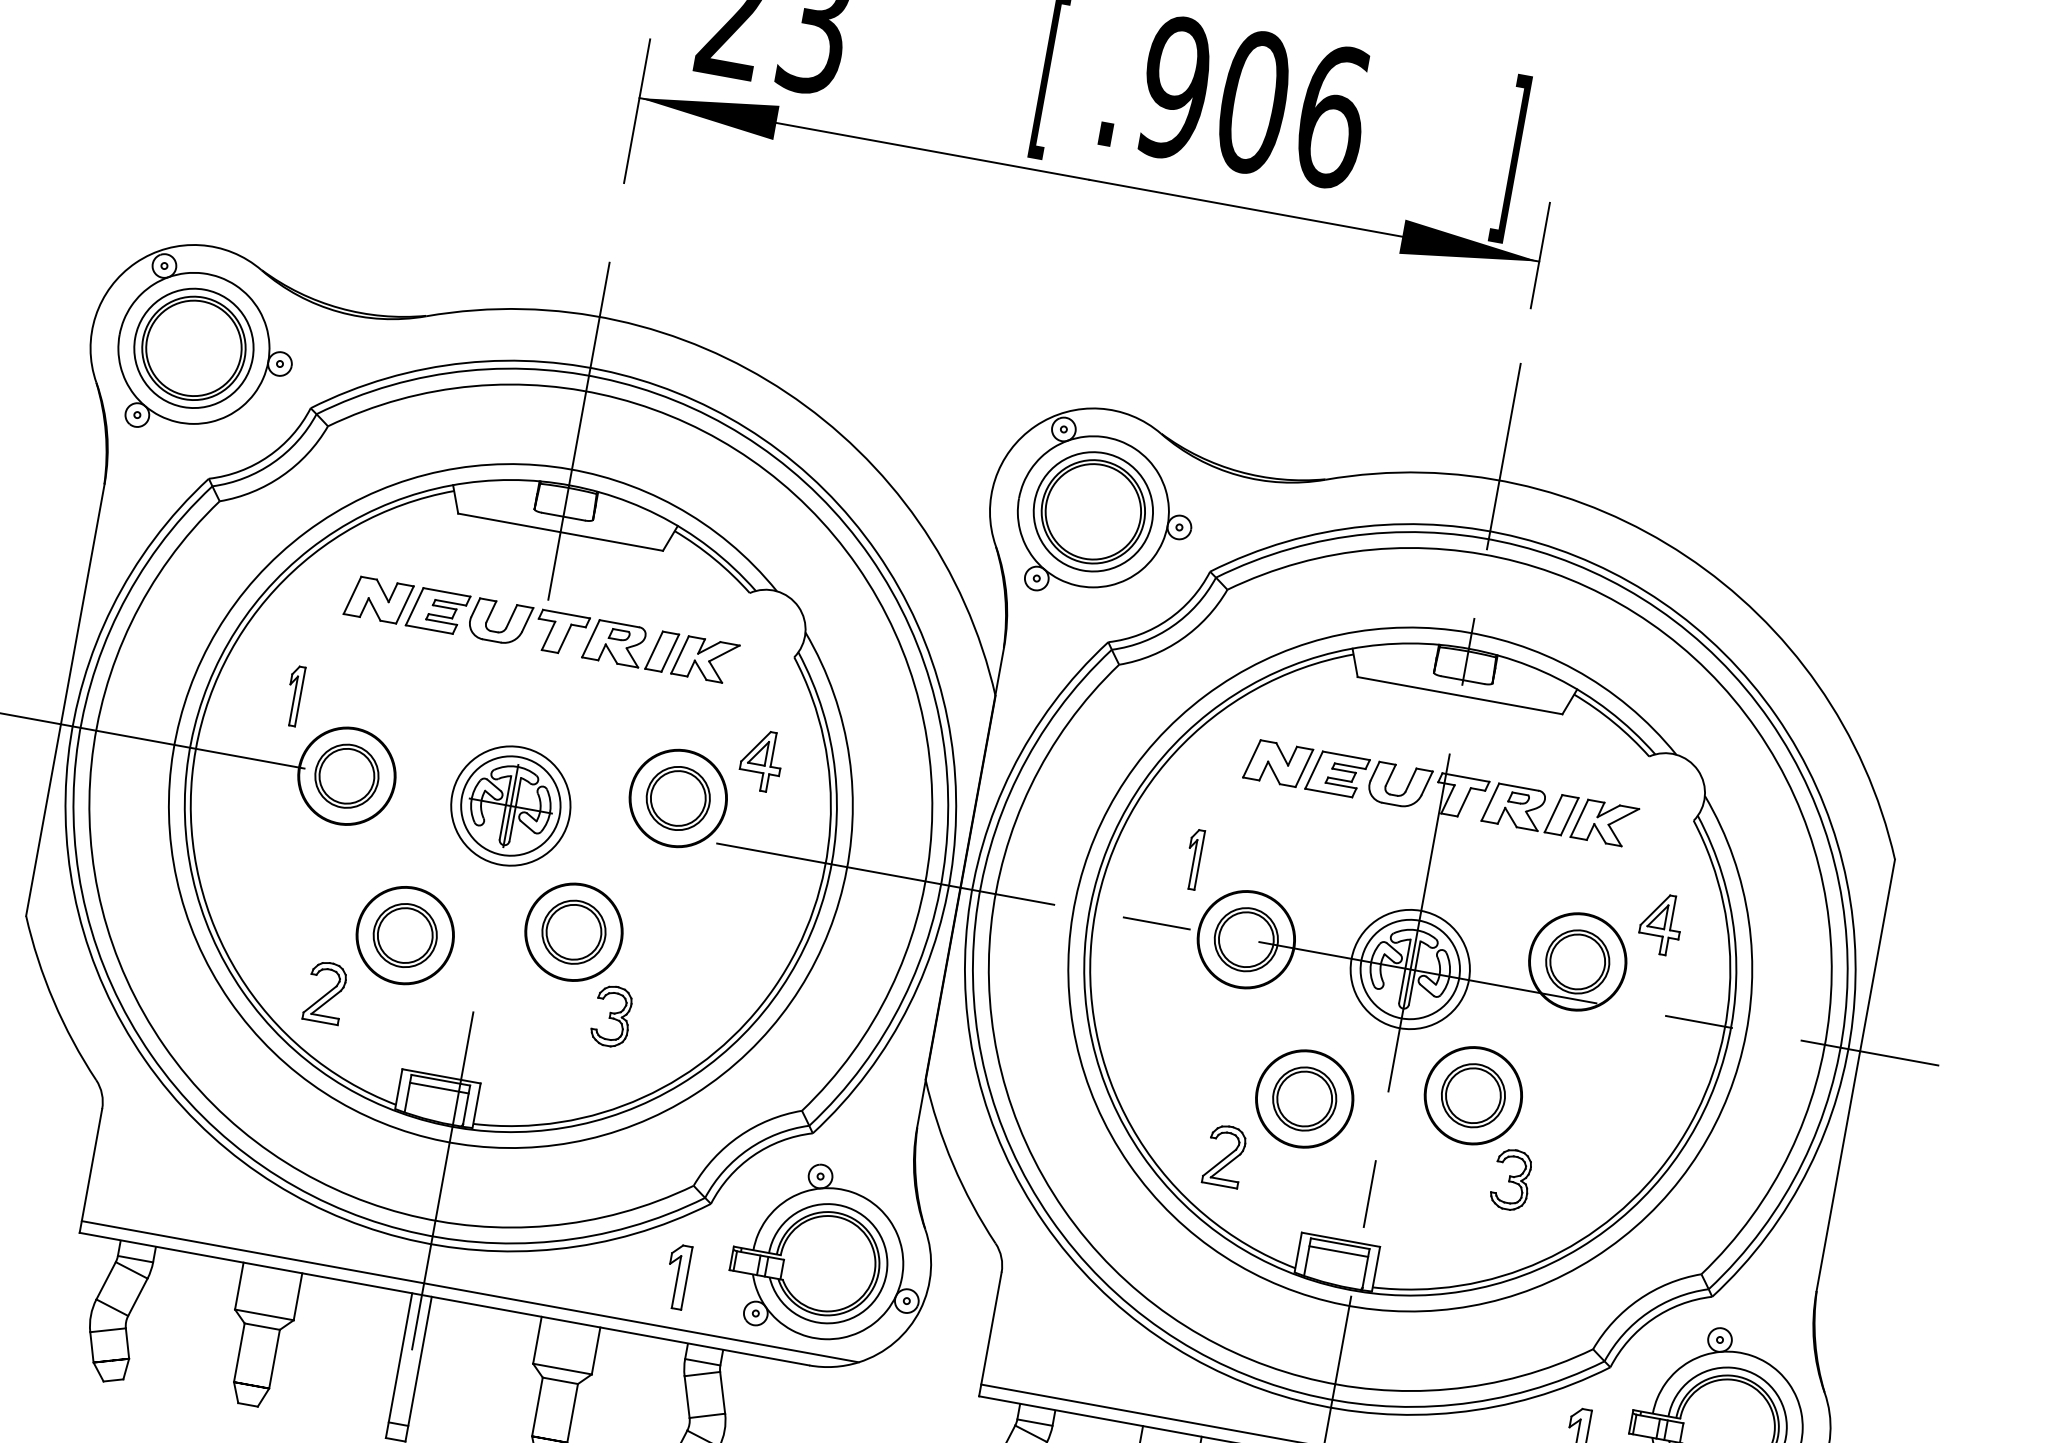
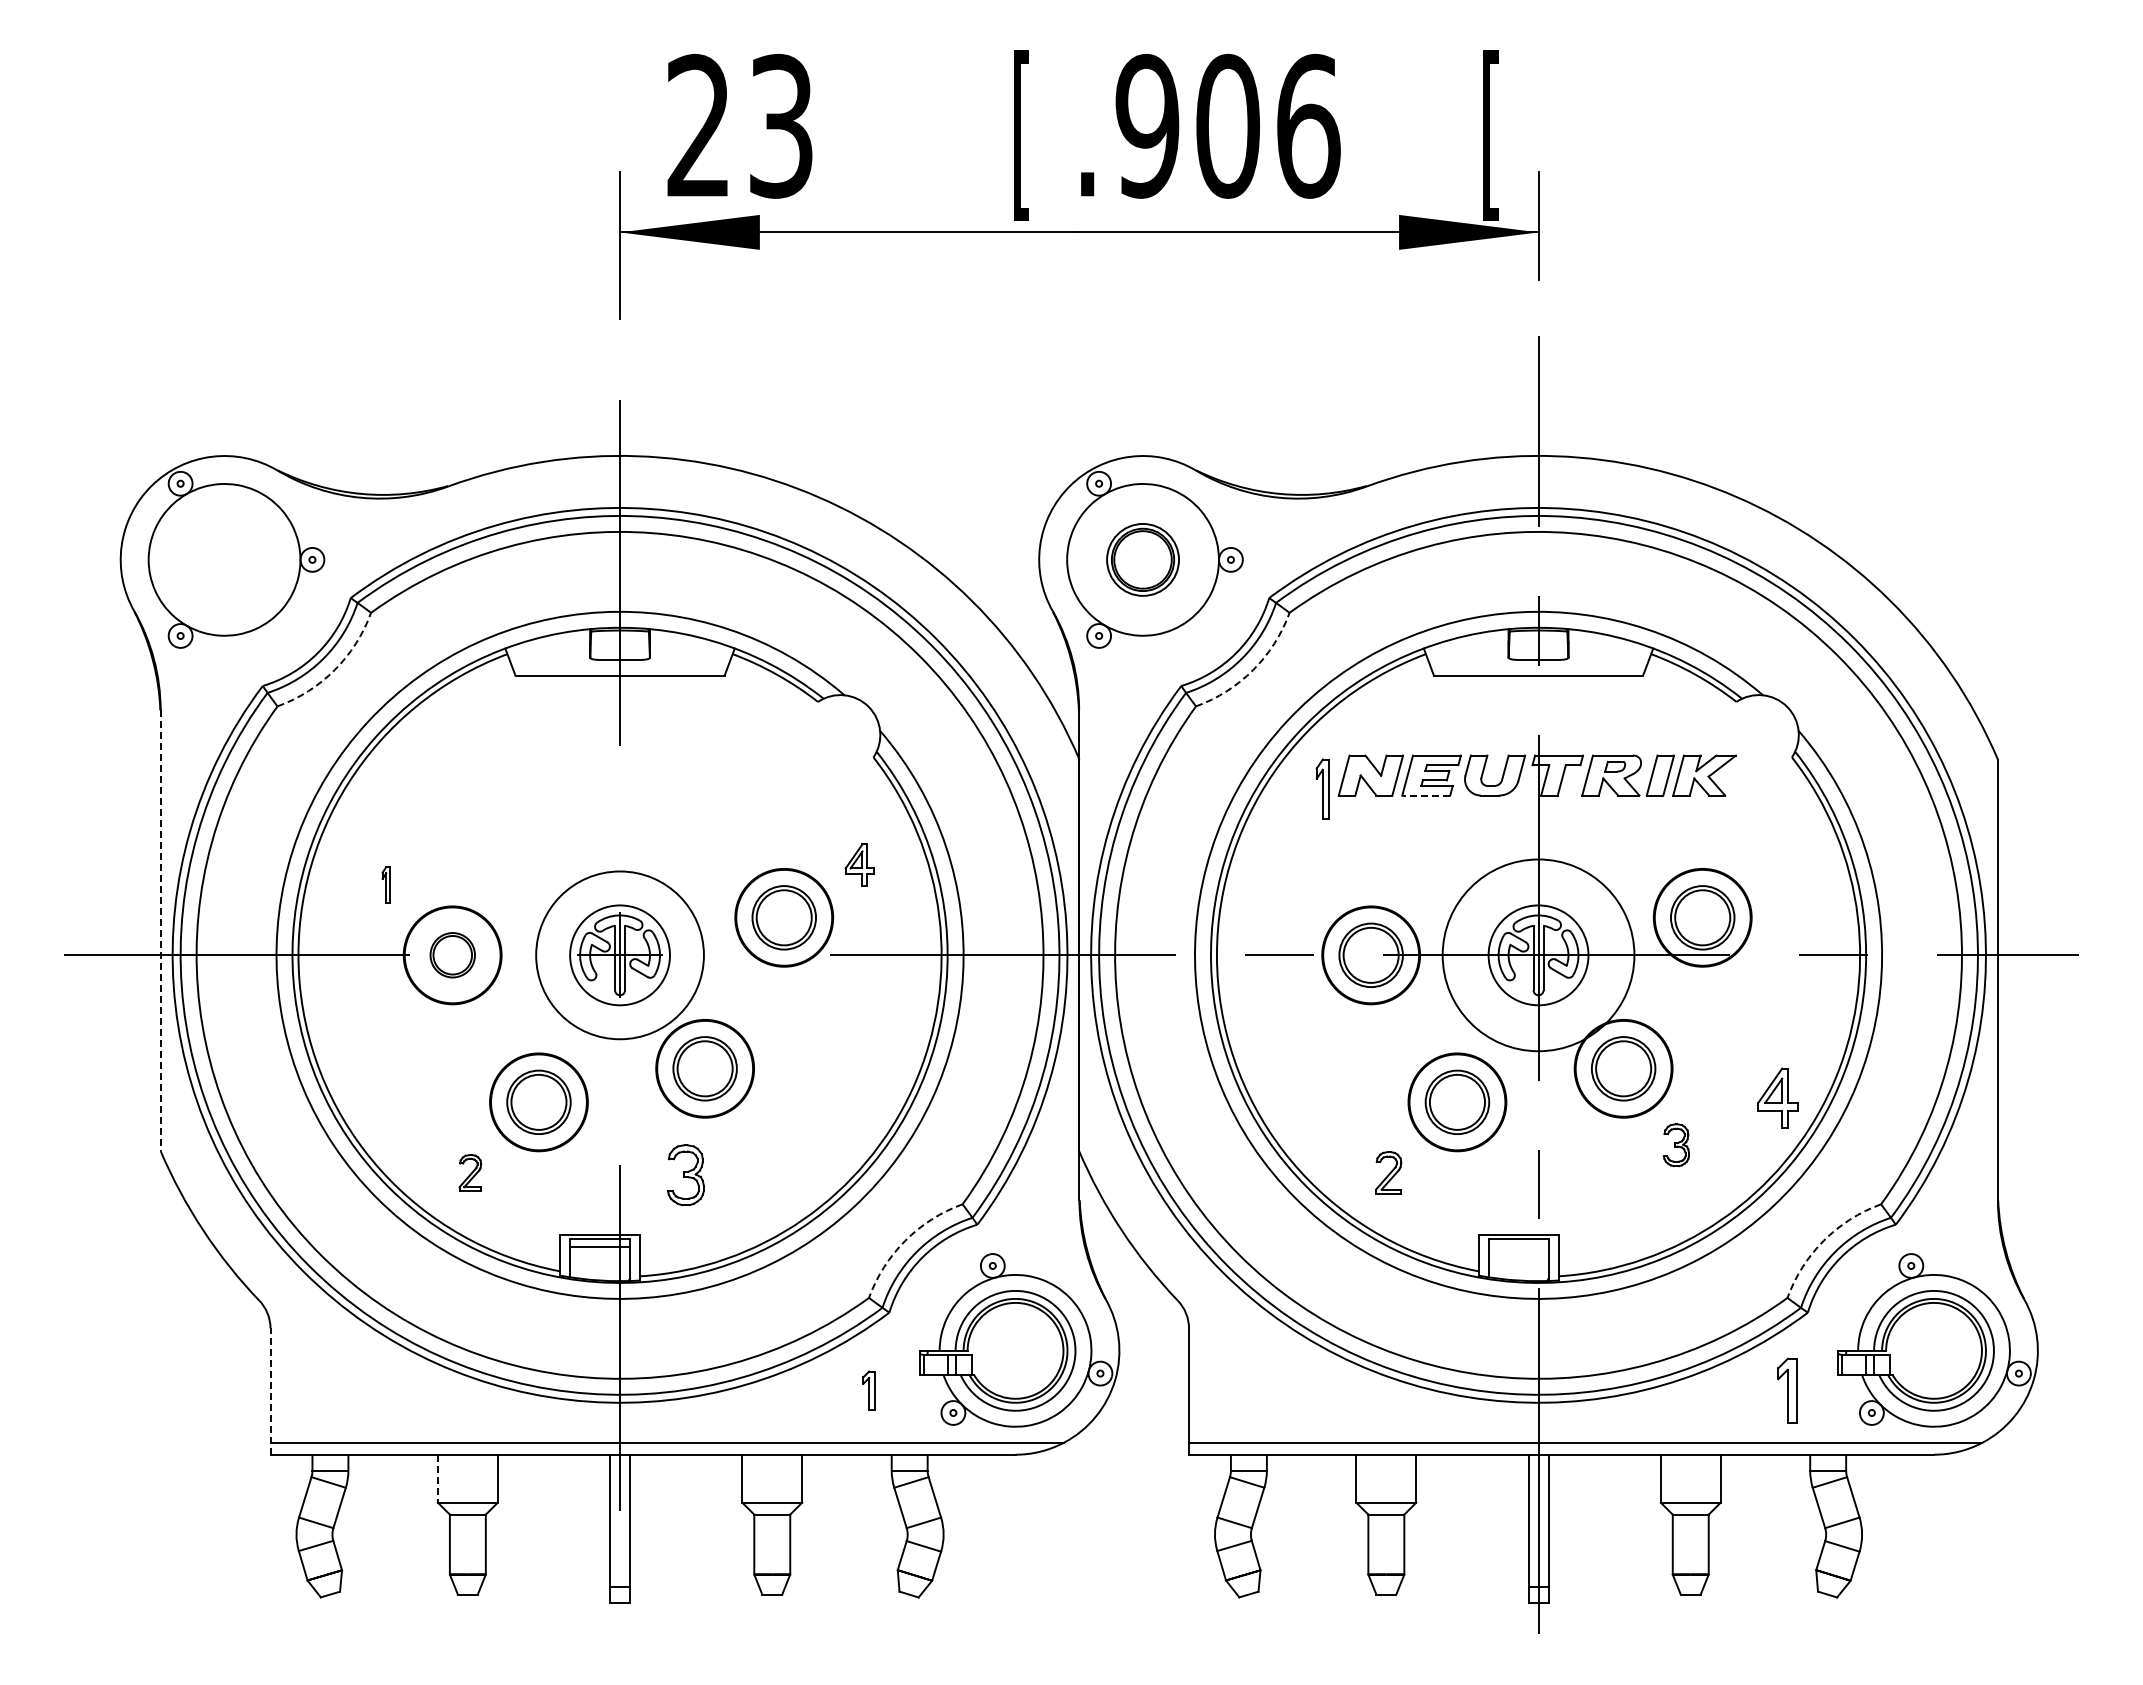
text: (1510, 158) -> (1491, 135), ] -> [
part: (193, 347) -> (224, 559), removed
arc: (281, 476) -> (334, 670), solid -> dashed
part: (1092, 511) -> (1142, 559), size x0.6
part: (548, 632) -> (626, 776), removed
arc: (1181, 639) -> (1253, 670), solid -> dashed
part: (293, 694) -> (385, 884), size x0.6
line: (65, 700) -> (160, 931), solid -> dashed
part: (761, 759) -> (859, 864), size x0.7
part: (346, 775) -> (452, 954), size x0.7
line: (1329, 793) -> (1426, 795), solid -> dashed
circle: (510, 806) -> (619, 955), size x1.4
part: (1193, 858) -> (1322, 788), moved
part: (1660, 923) -> (1777, 1097), moved
circle: (1410, 969) -> (1538, 955), size x1.6
part: (325, 992) -> (470, 1172), size x0.6
part: (611, 1016) -> (685, 1175), moved
arc: (739, 1136) -> (905, 1240), solid -> dashed
part: (1224, 1155) -> (1388, 1172), size x0.7
line: (90, 1170) -> (270, 1391), solid -> dashed
part: (1511, 1180) -> (1676, 1145), size x0.7
line: (1338, 1252) -> (1518, 1247), removed
part: (676, 1276) -> (868, 1390), size x0.6
line: (238, 1285) -> (437, 1478), solid -> dashed
arc: (1638, 1299) -> (1823, 1240), solid -> dashed

